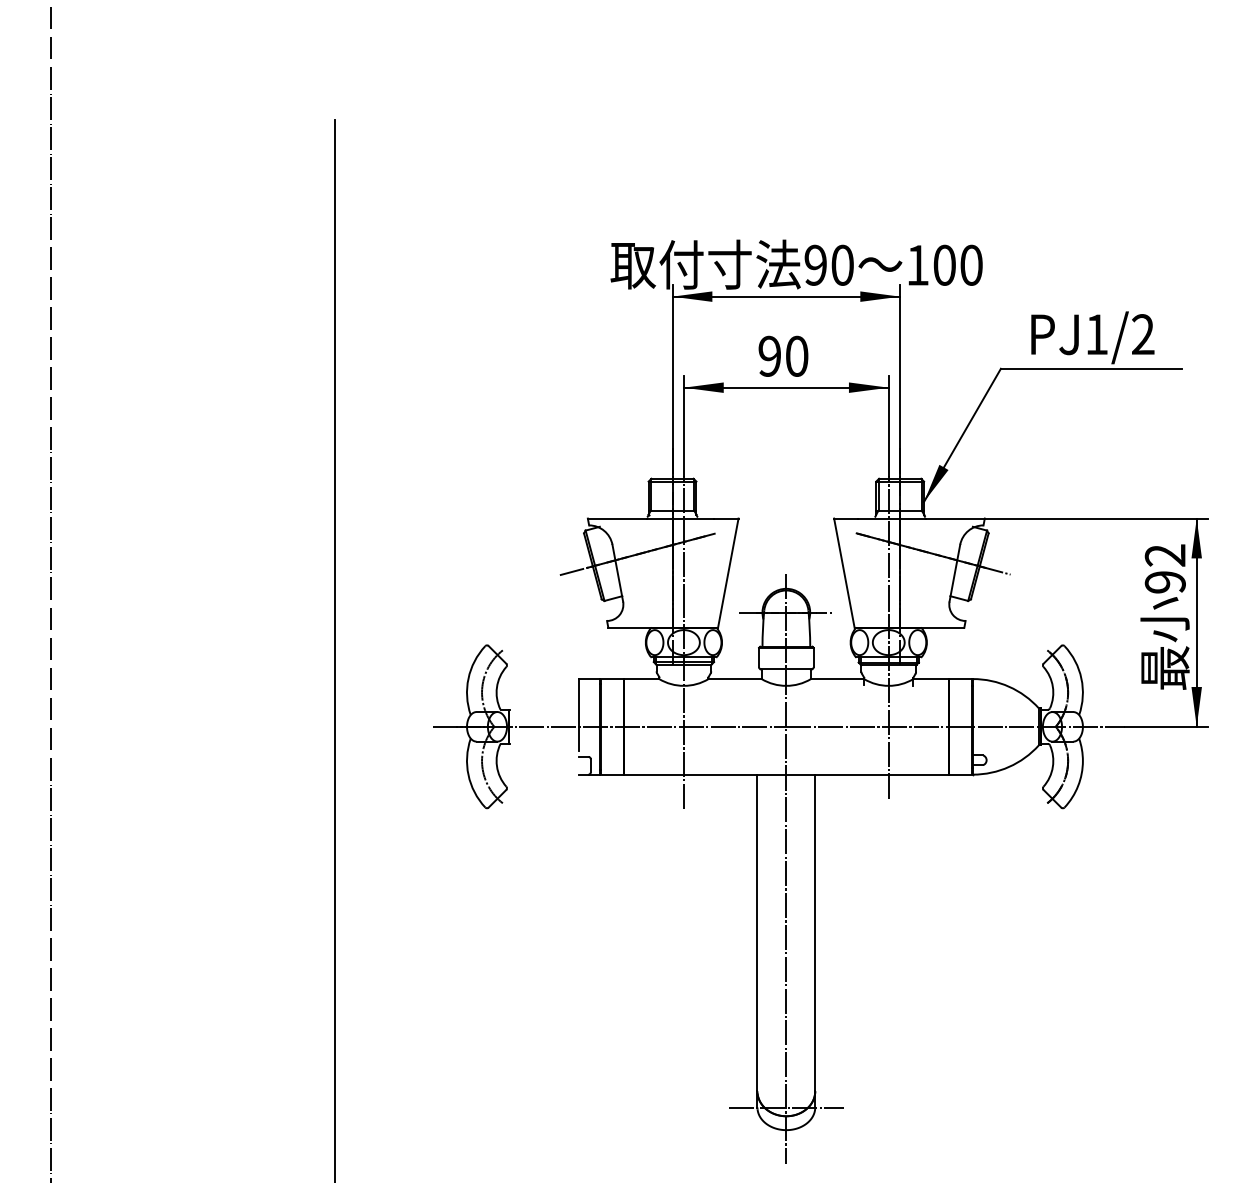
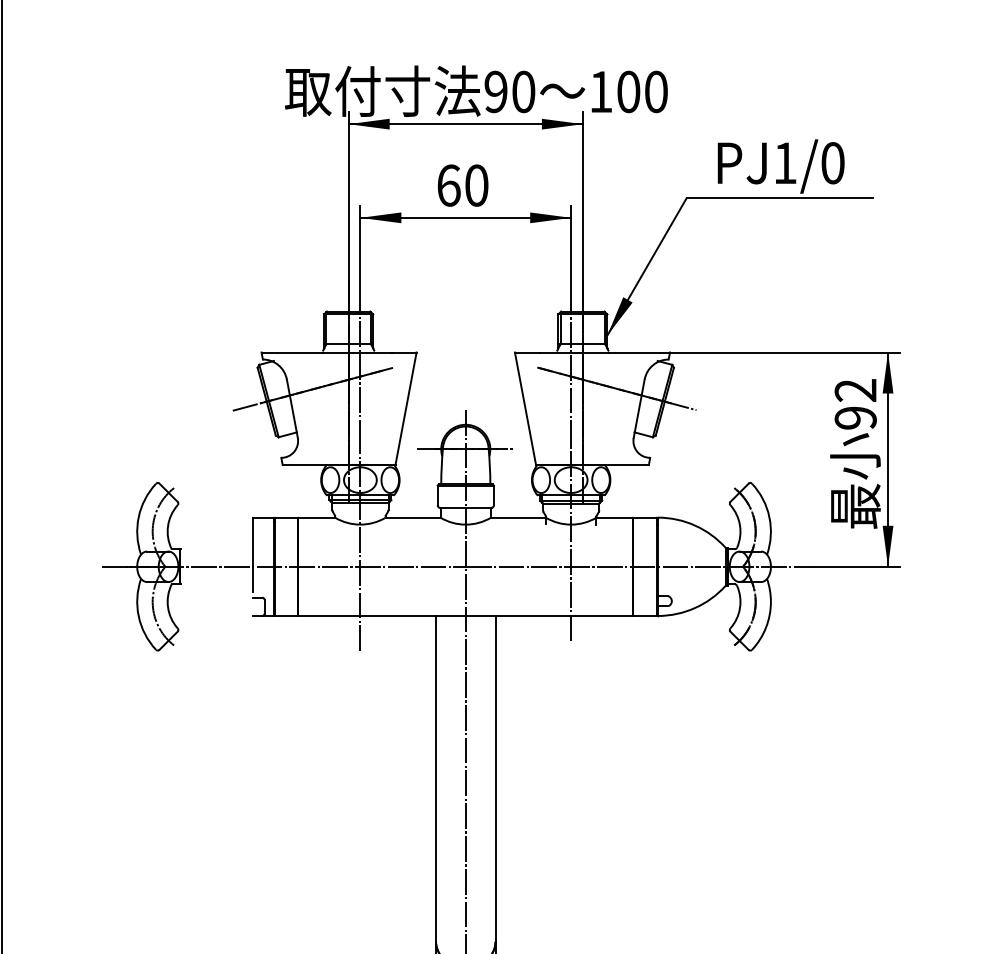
text: (1143, 334) -> (833, 163), PJ1/2 -> PJ1/0
text: (769, 355) -> (448, 184), 90 -> 60

